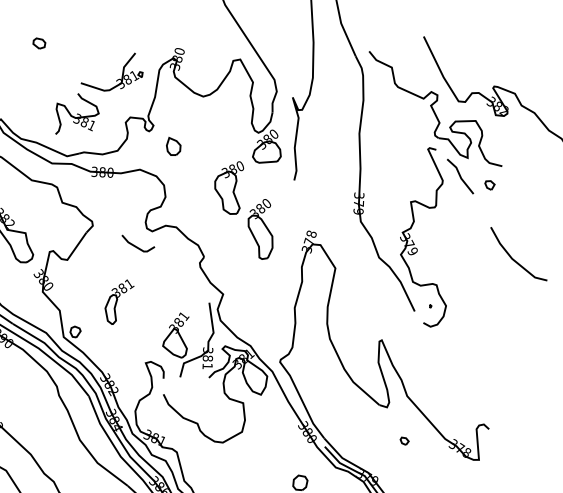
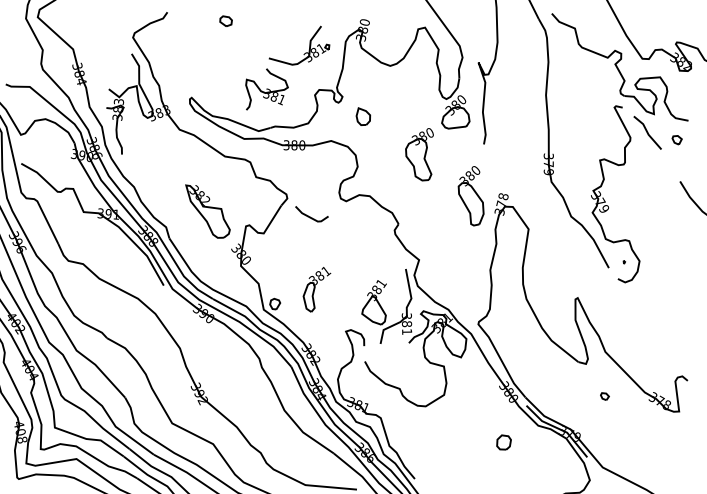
part: (260, 229) -> (470, 196), moved
line: (136, 246) -> (310, 216), moved
part: (118, 301) -> (316, 289), moved

